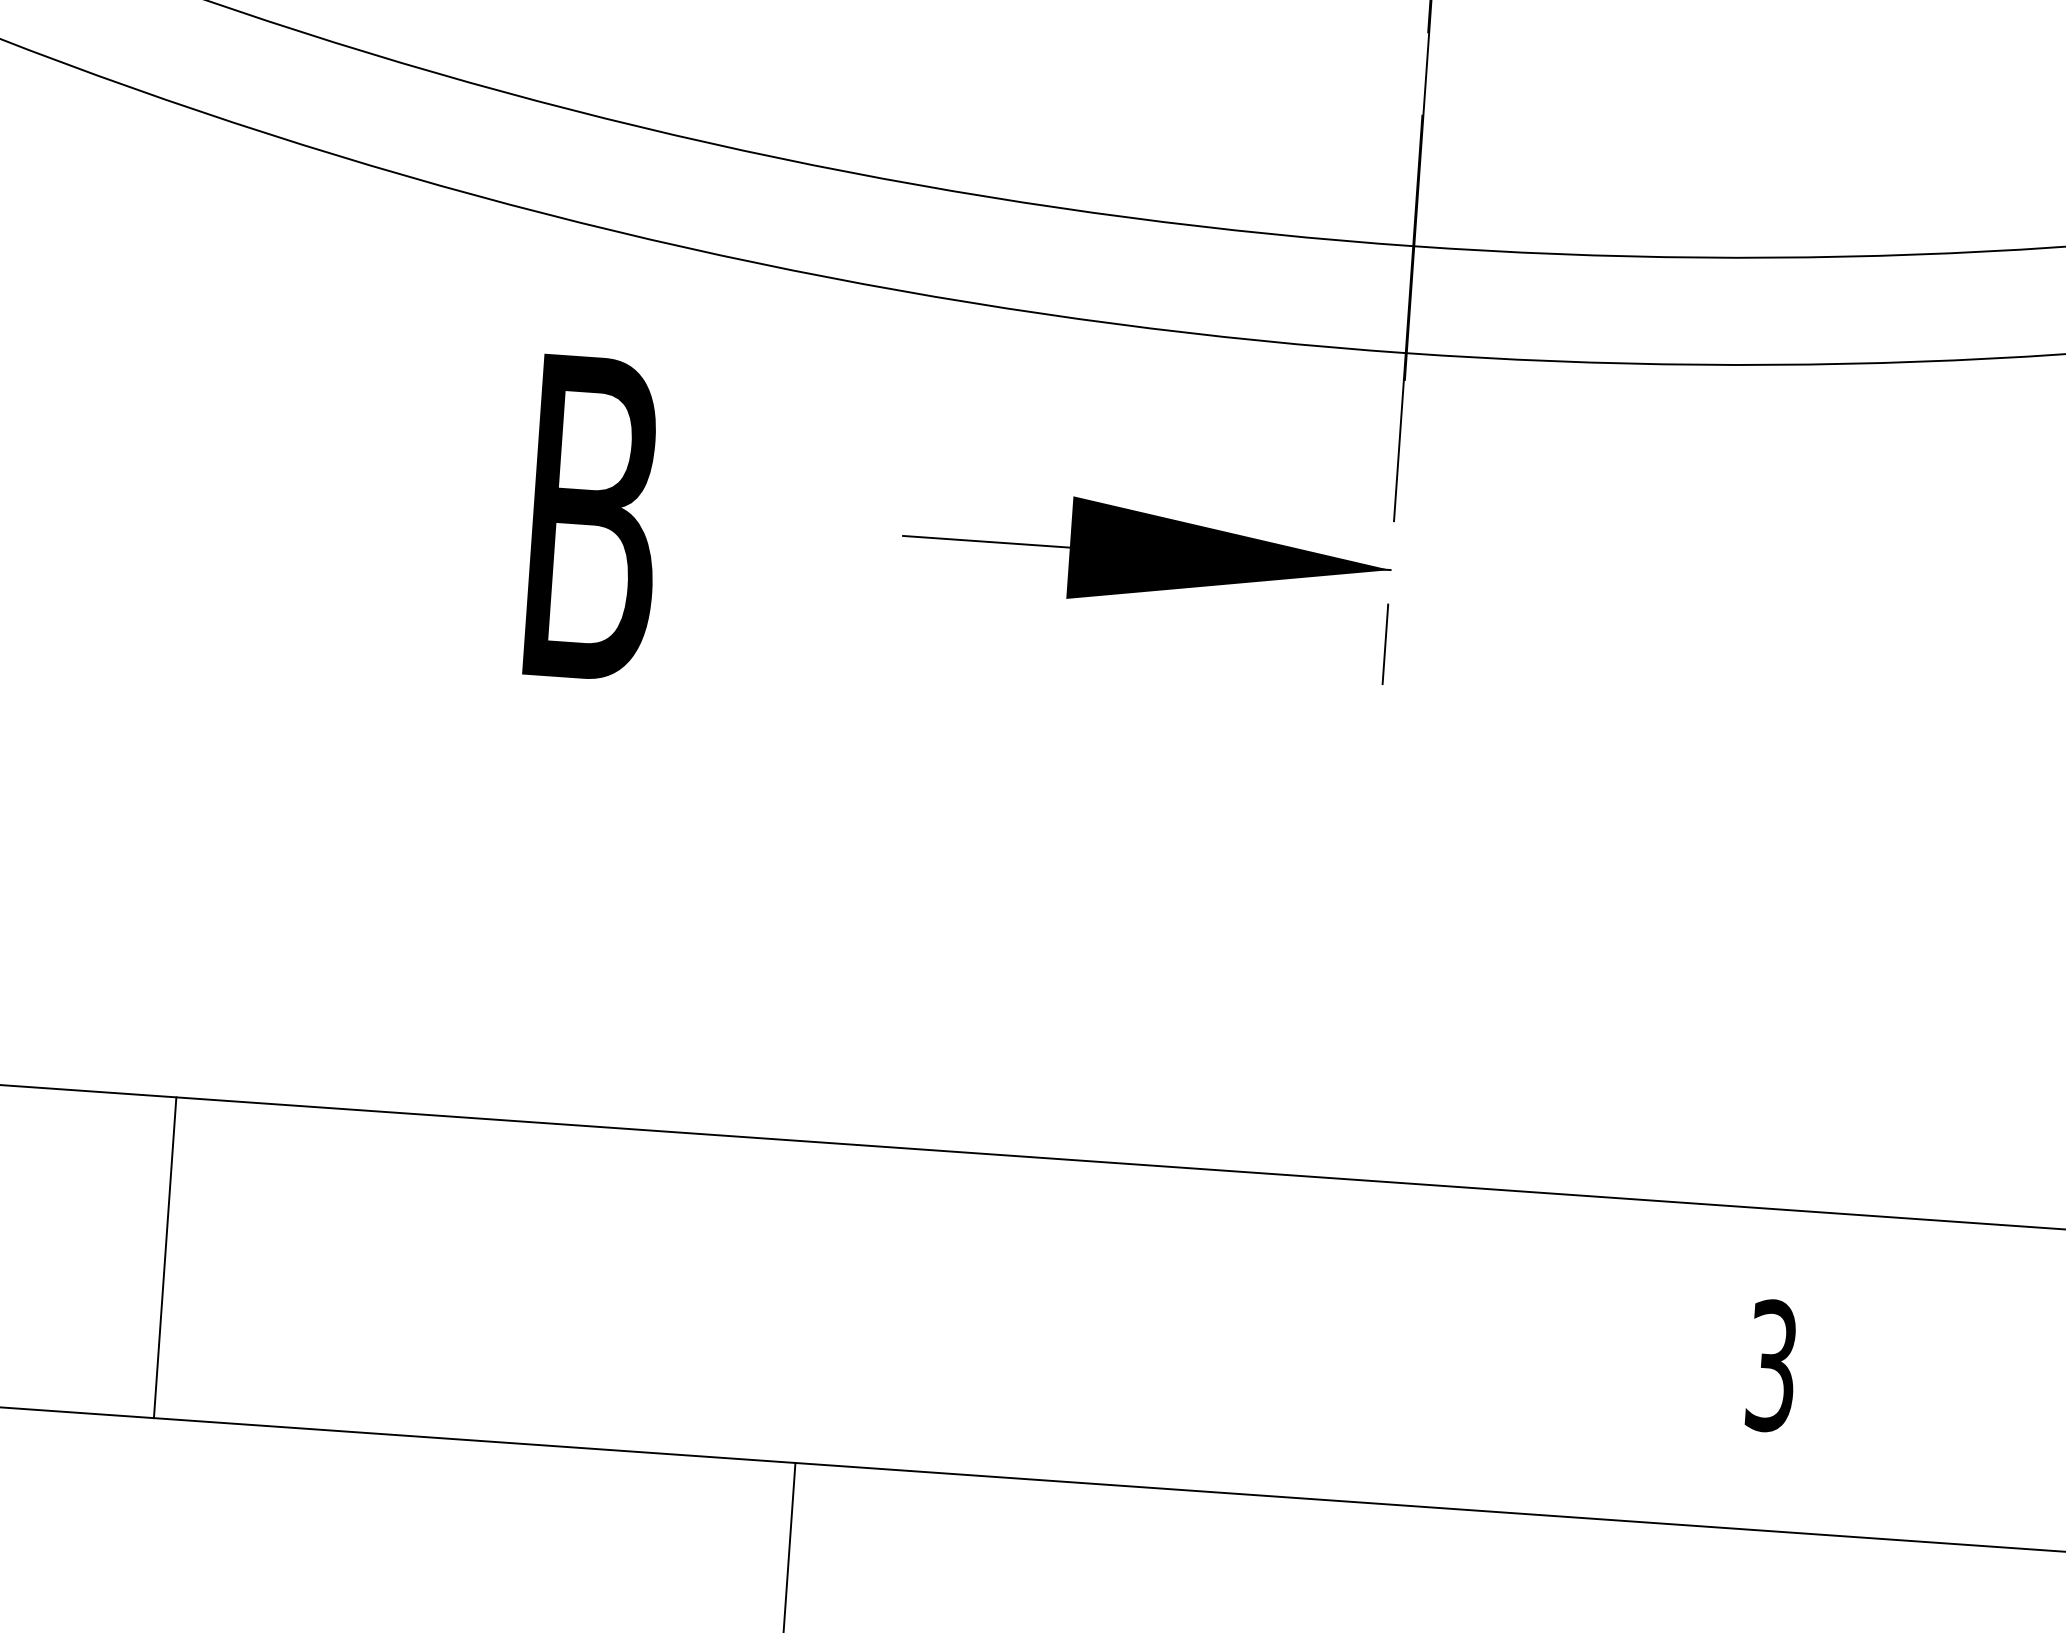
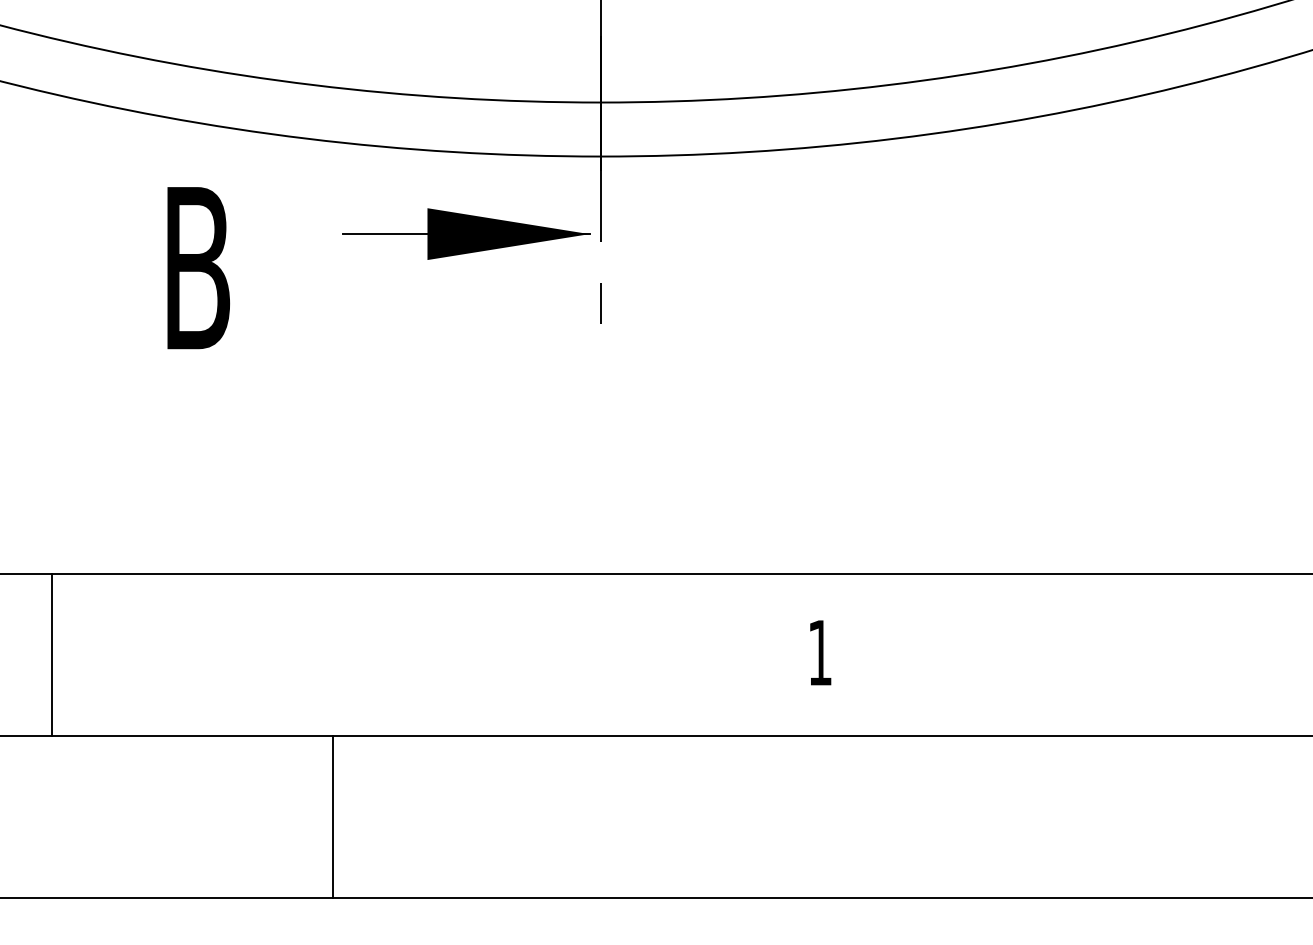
part: (1147, 551) -> (466, 233), moved
line: (165, 1256) -> (51, 654), moved
text: (1770, 1365) -> (819, 652), 3 -> 1

